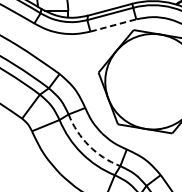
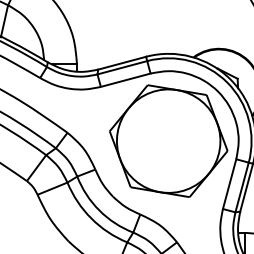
line: (113, 25) -> (125, 80), dashed -> solid
arc: (89, 145) -> (99, 210), dashed -> solid

